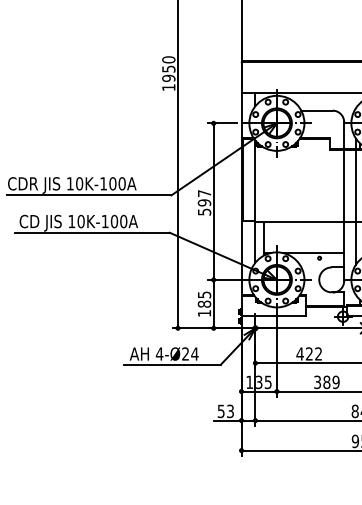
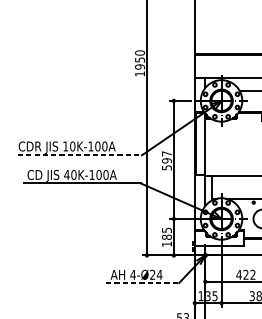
line: (89, 195) -> (80, 155), solid -> dashed
text: (71, 221) -> (66, 174), 10K-100A -> 40K-100A
line: (172, 364) -> (142, 282), solid -> dashed

